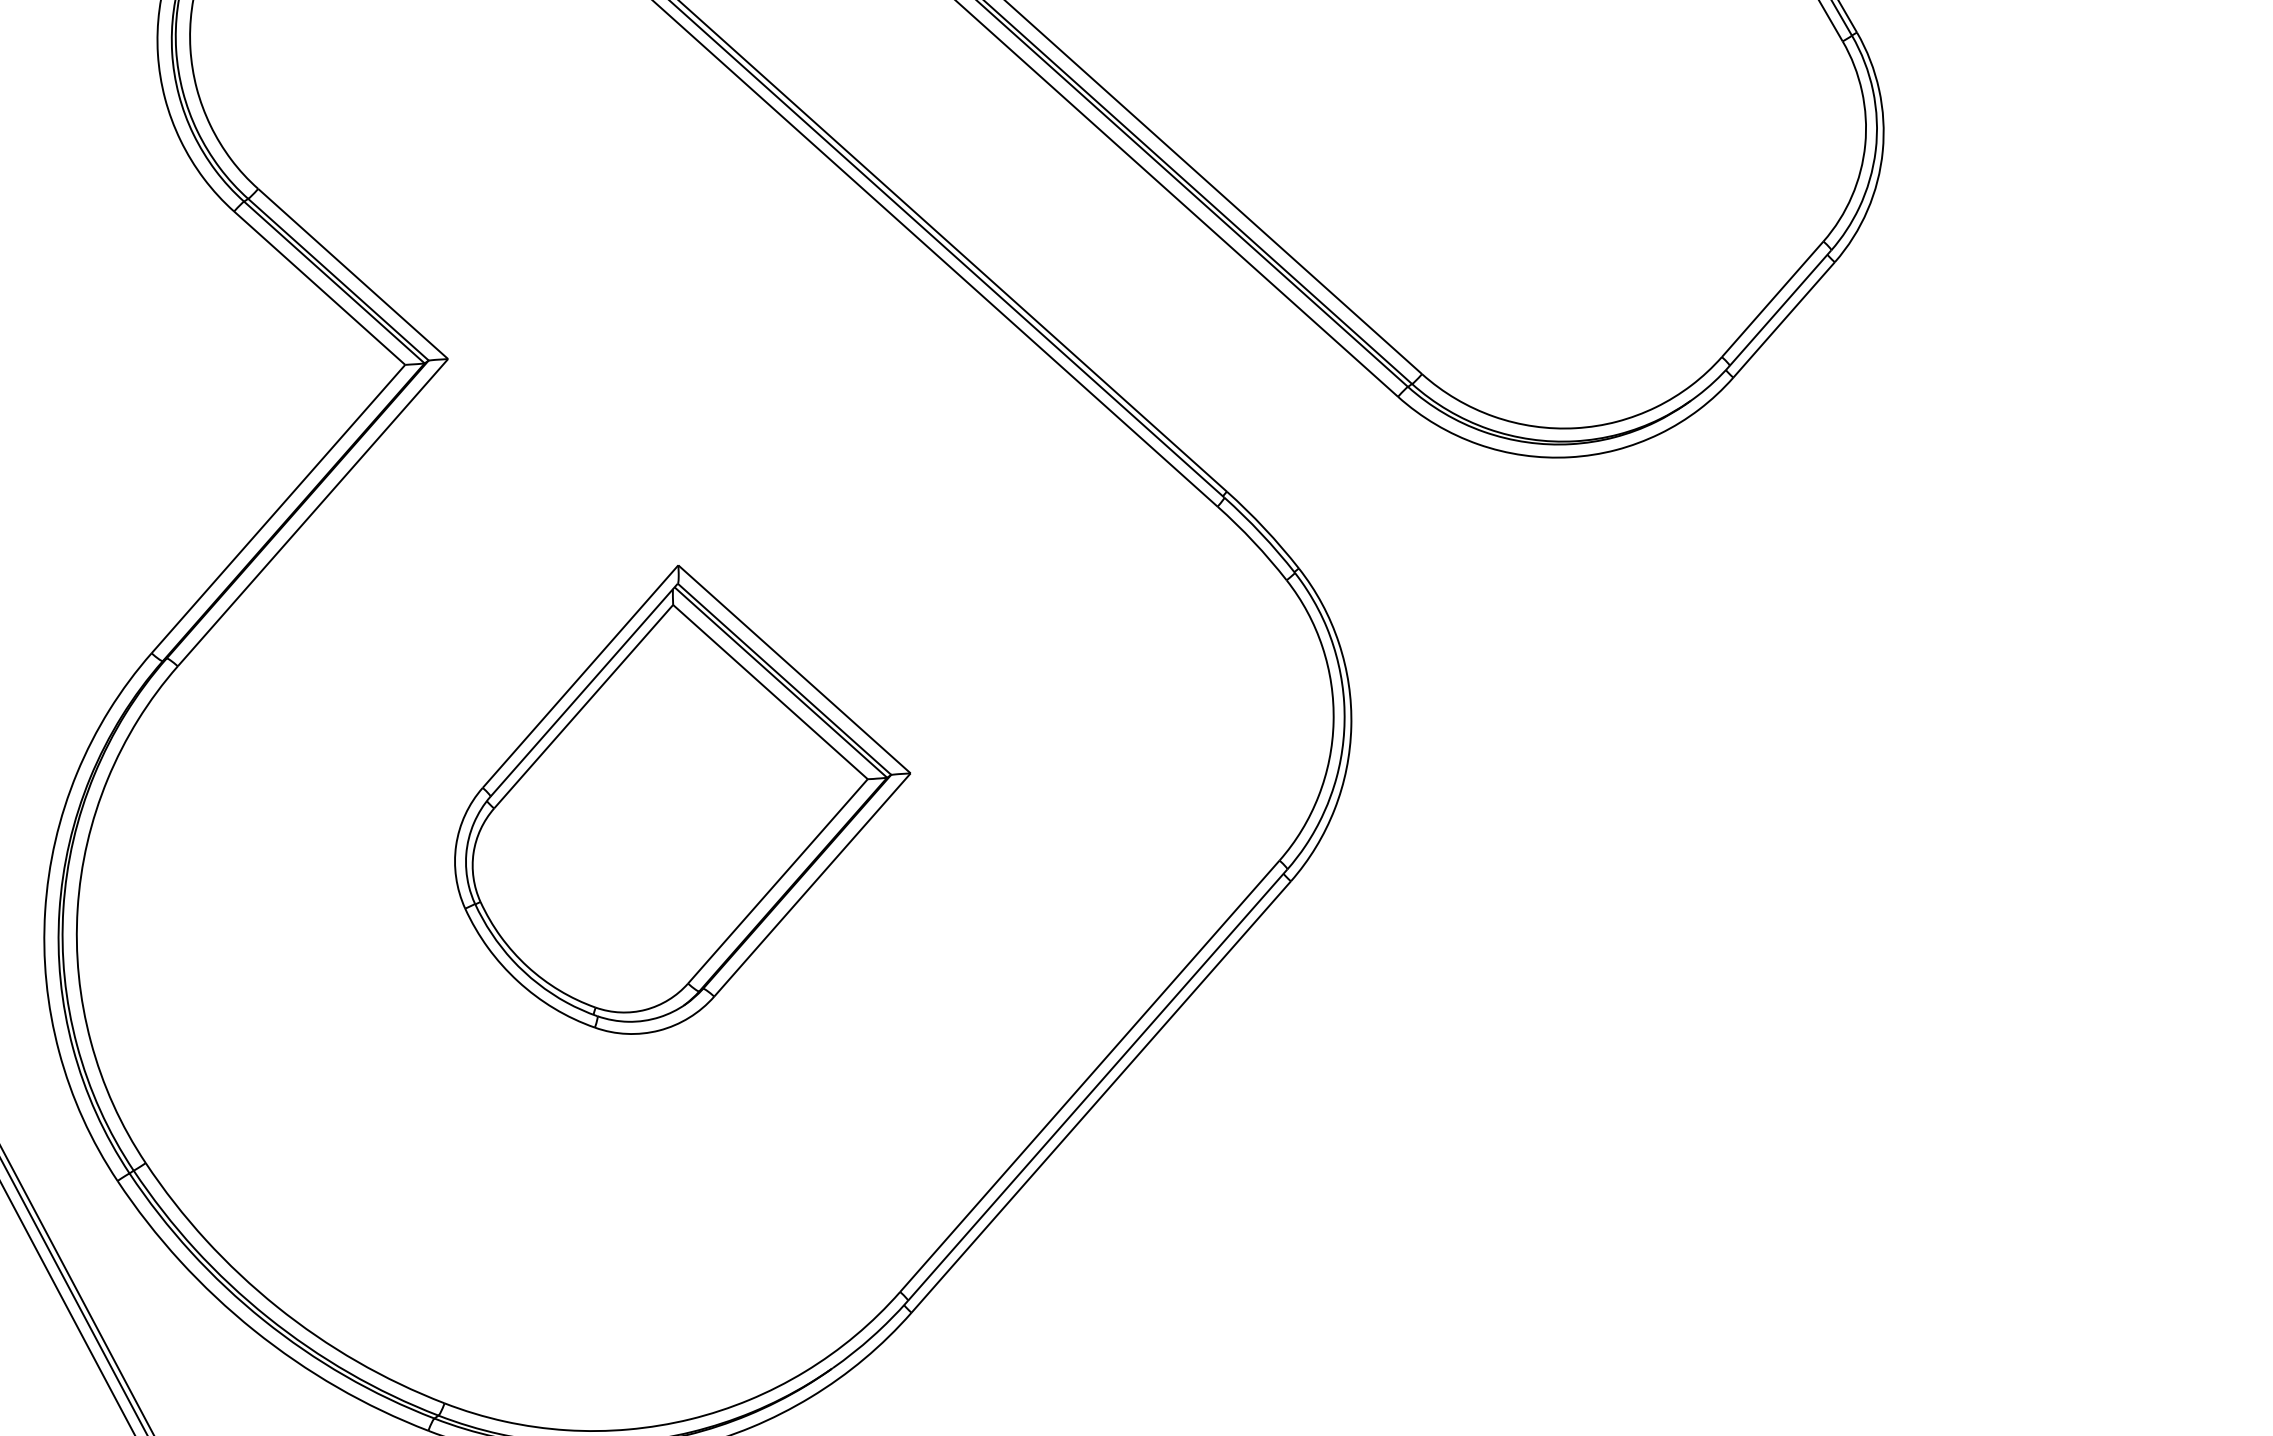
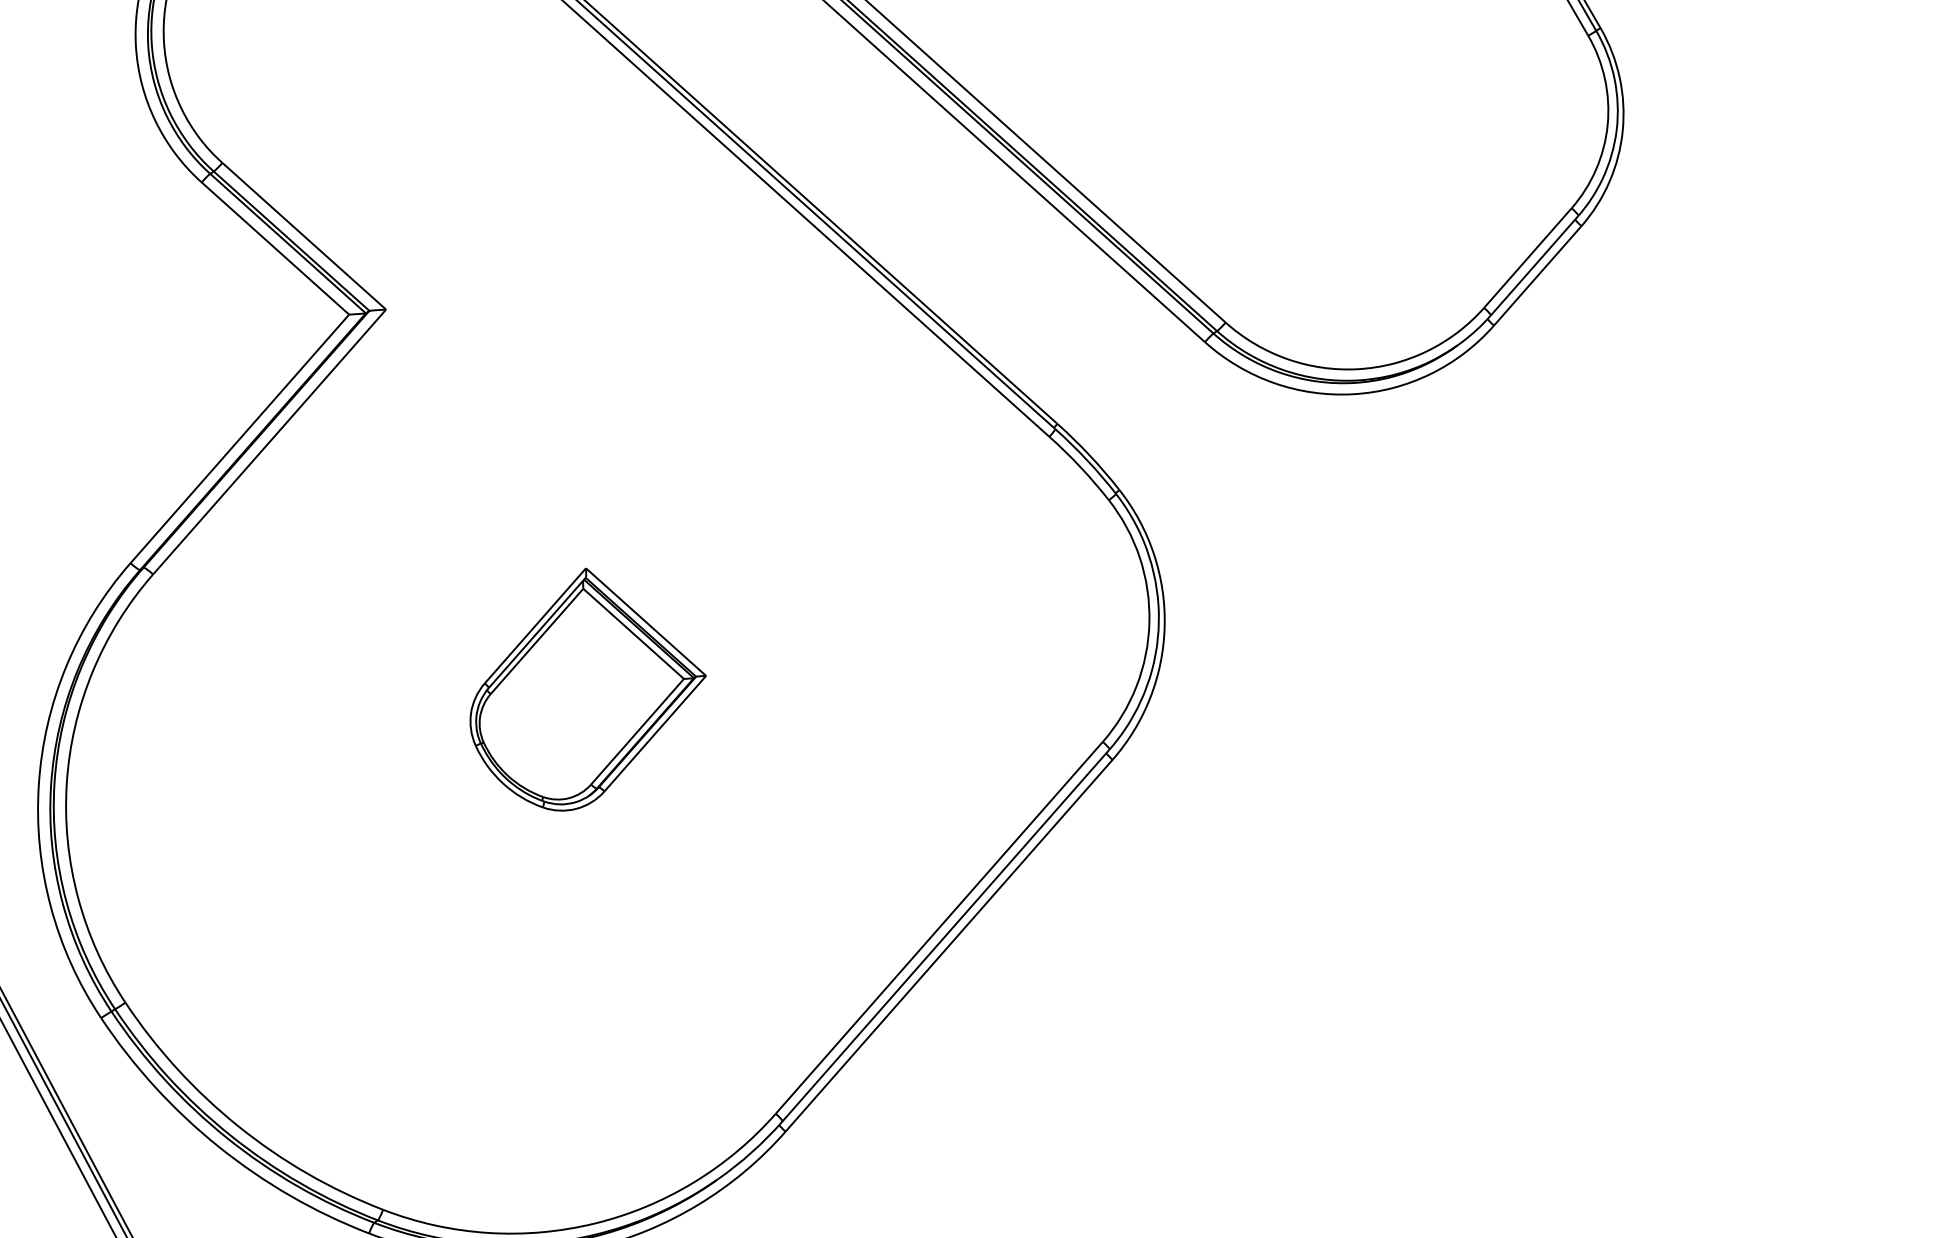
part: (682, 799) -> (588, 689), size x0.6

